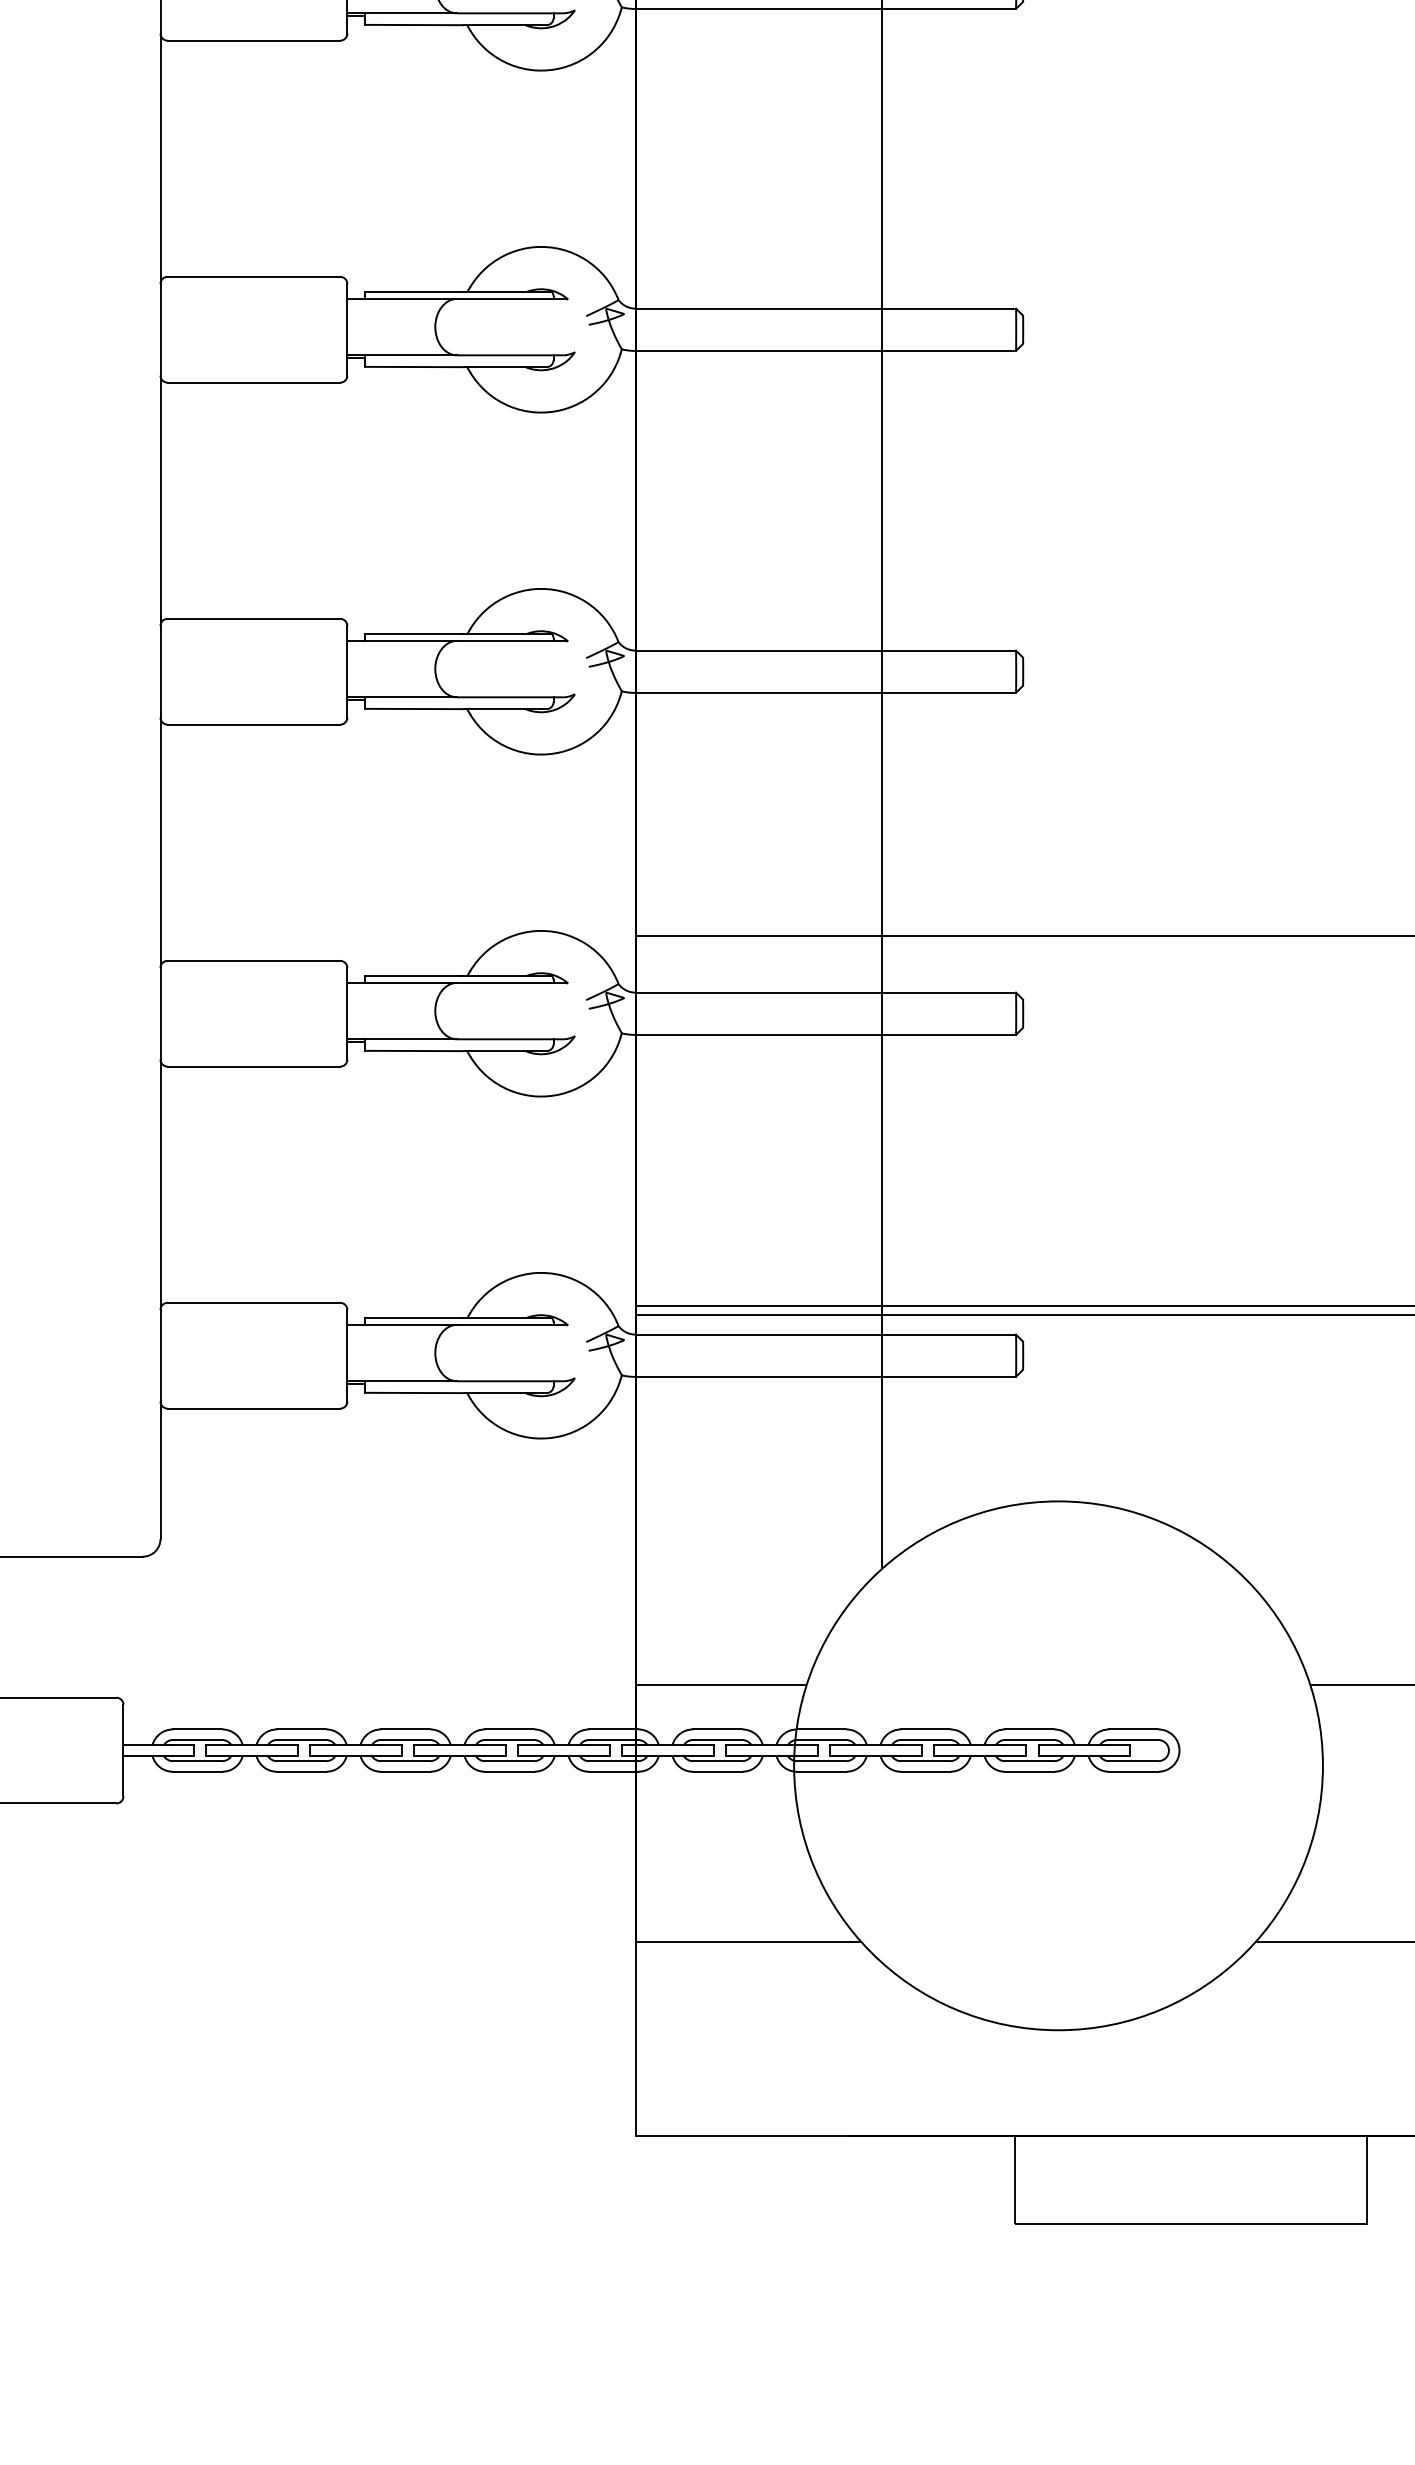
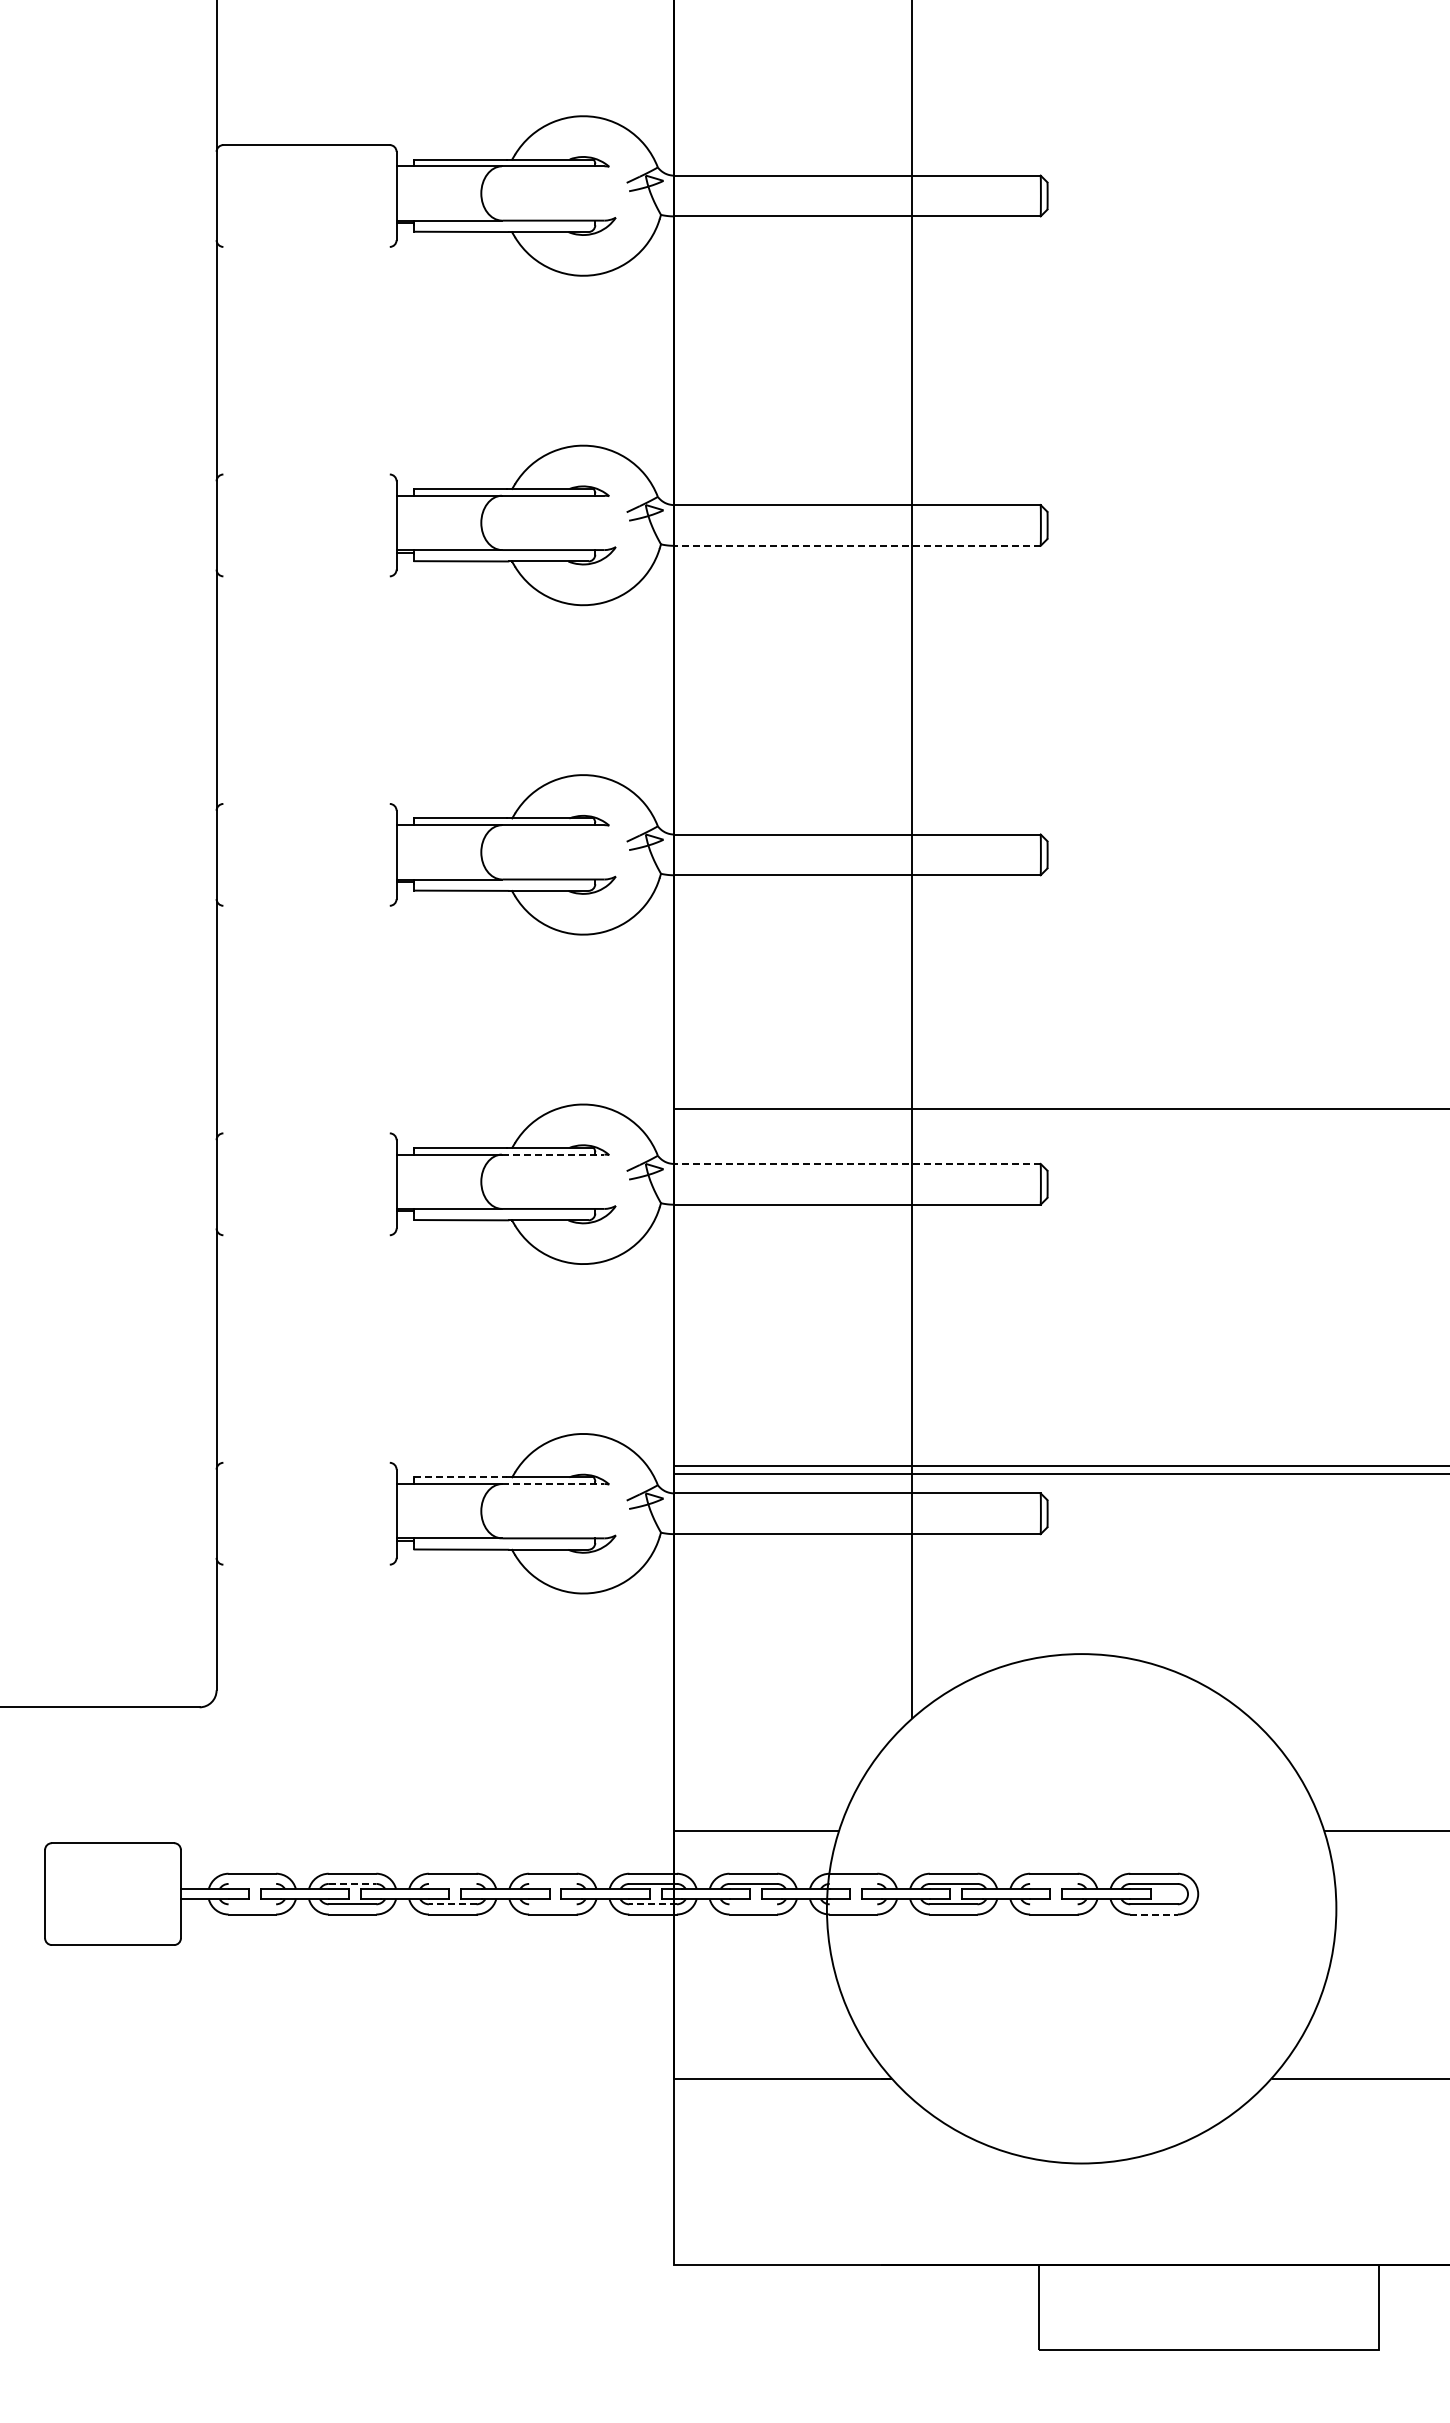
line: (253, 40) -> (306, 246), removed
line: (253, 276) -> (306, 474), removed
line: (824, 350) -> (856, 545), solid -> dashed
line: (253, 382) -> (306, 576), removed
line: (253, 618) -> (306, 803), removed
line: (253, 724) -> (306, 905), removed
line: (253, 960) -> (306, 1133), removed
line: (510, 982) -> (553, 1154), solid -> dashed
line: (824, 992) -> (856, 1163), solid -> dashed
line: (253, 1066) -> (306, 1235), removed
line: (253, 1302) -> (306, 1462), removed
line: (413, 1318) -> (460, 1477), solid -> dashed
line: (510, 1325) -> (553, 1484), solid -> dashed
line: (253, 1408) -> (306, 1564), removed
line: (197, 1739) -> (252, 1883), removed
line: (301, 1739) -> (352, 1883), solid -> dashed
line: (405, 1739) -> (452, 1883), removed
line: (509, 1739) -> (552, 1883), removed
line: (821, 1739) -> (853, 1883), removed
line: (1029, 1739) -> (1053, 1883), removed
line: (197, 1761) -> (252, 1904), removed
line: (405, 1761) -> (452, 1904), solid -> dashed
line: (509, 1761) -> (552, 1904), removed
line: (614, 1761) -> (653, 1904), solid -> dashed
line: (717, 1761) -> (753, 1904), removed
line: (821, 1761) -> (853, 1904), removed
line: (1029, 1761) -> (1053, 1904), removed
line: (1134, 1771) -> (1154, 1914), solid -> dashed

